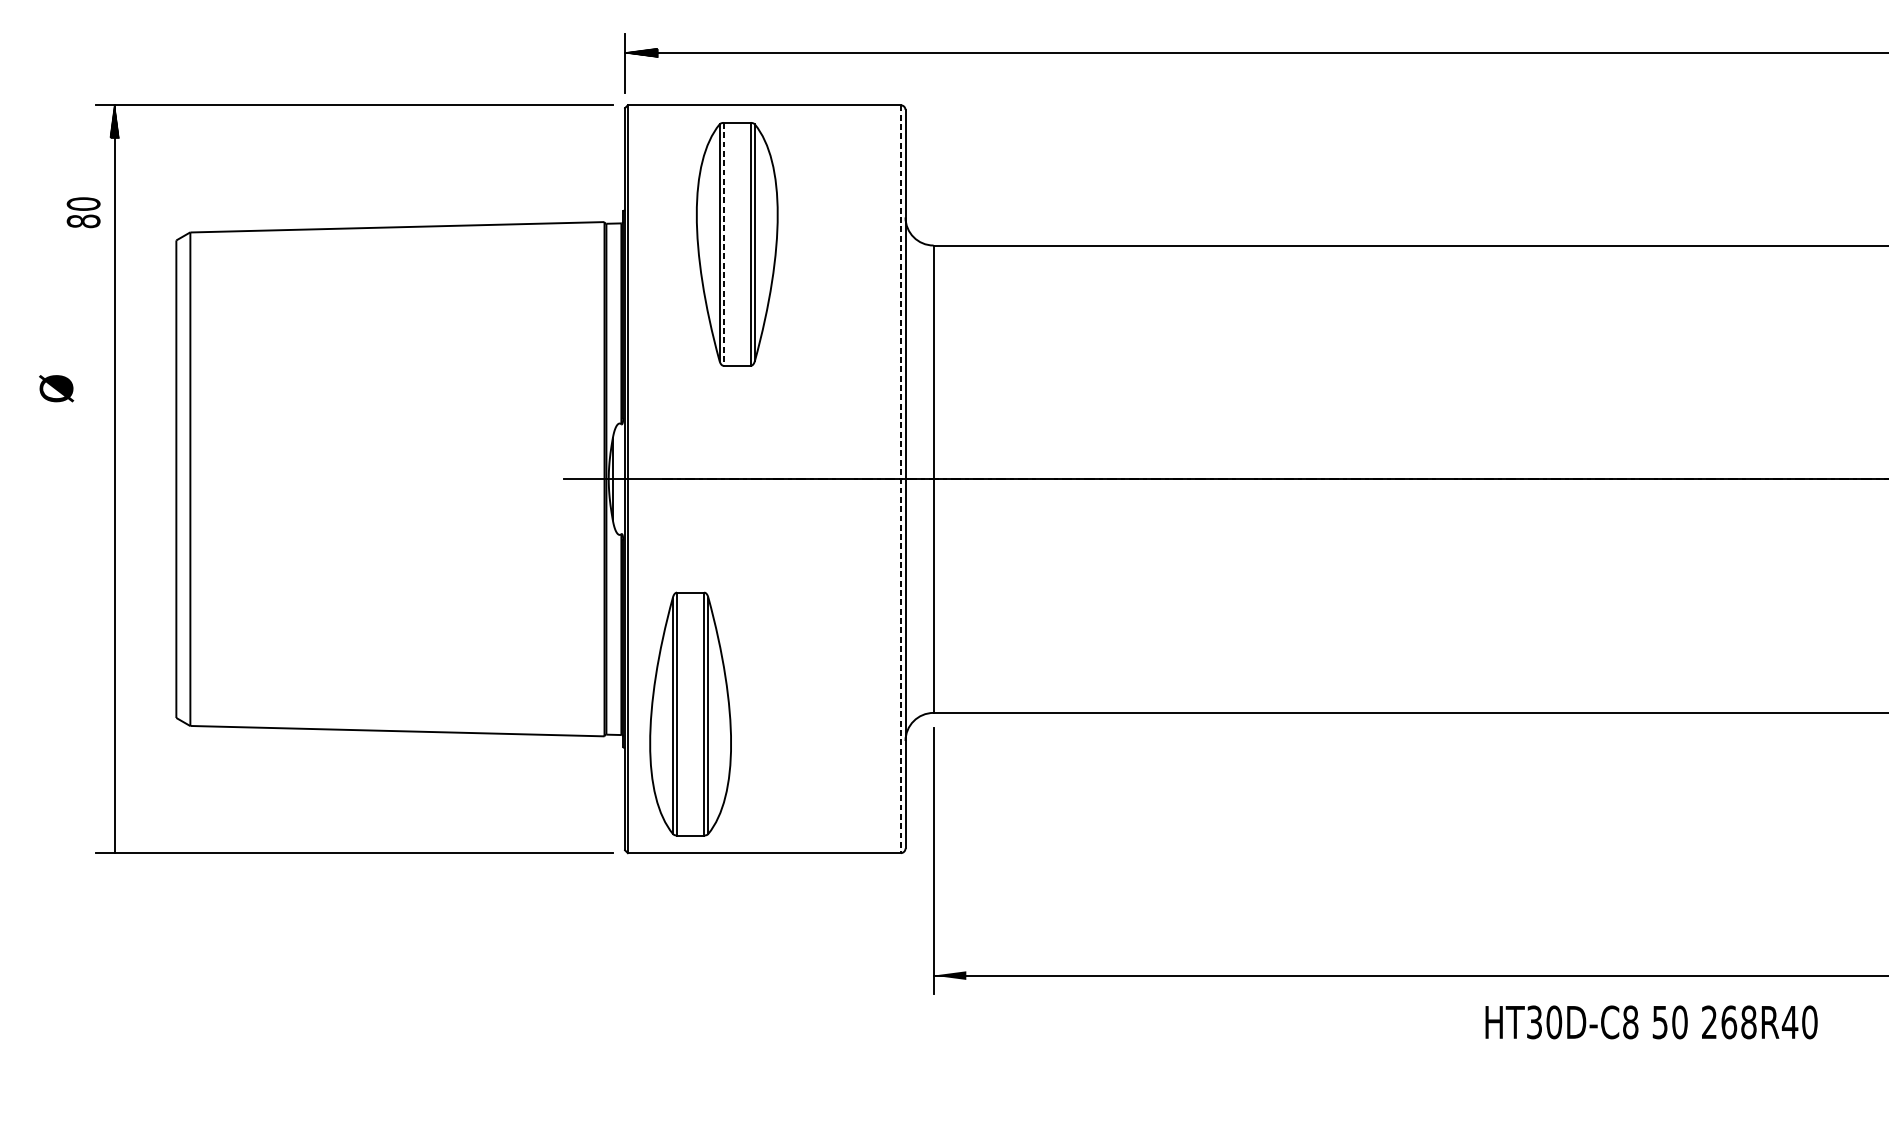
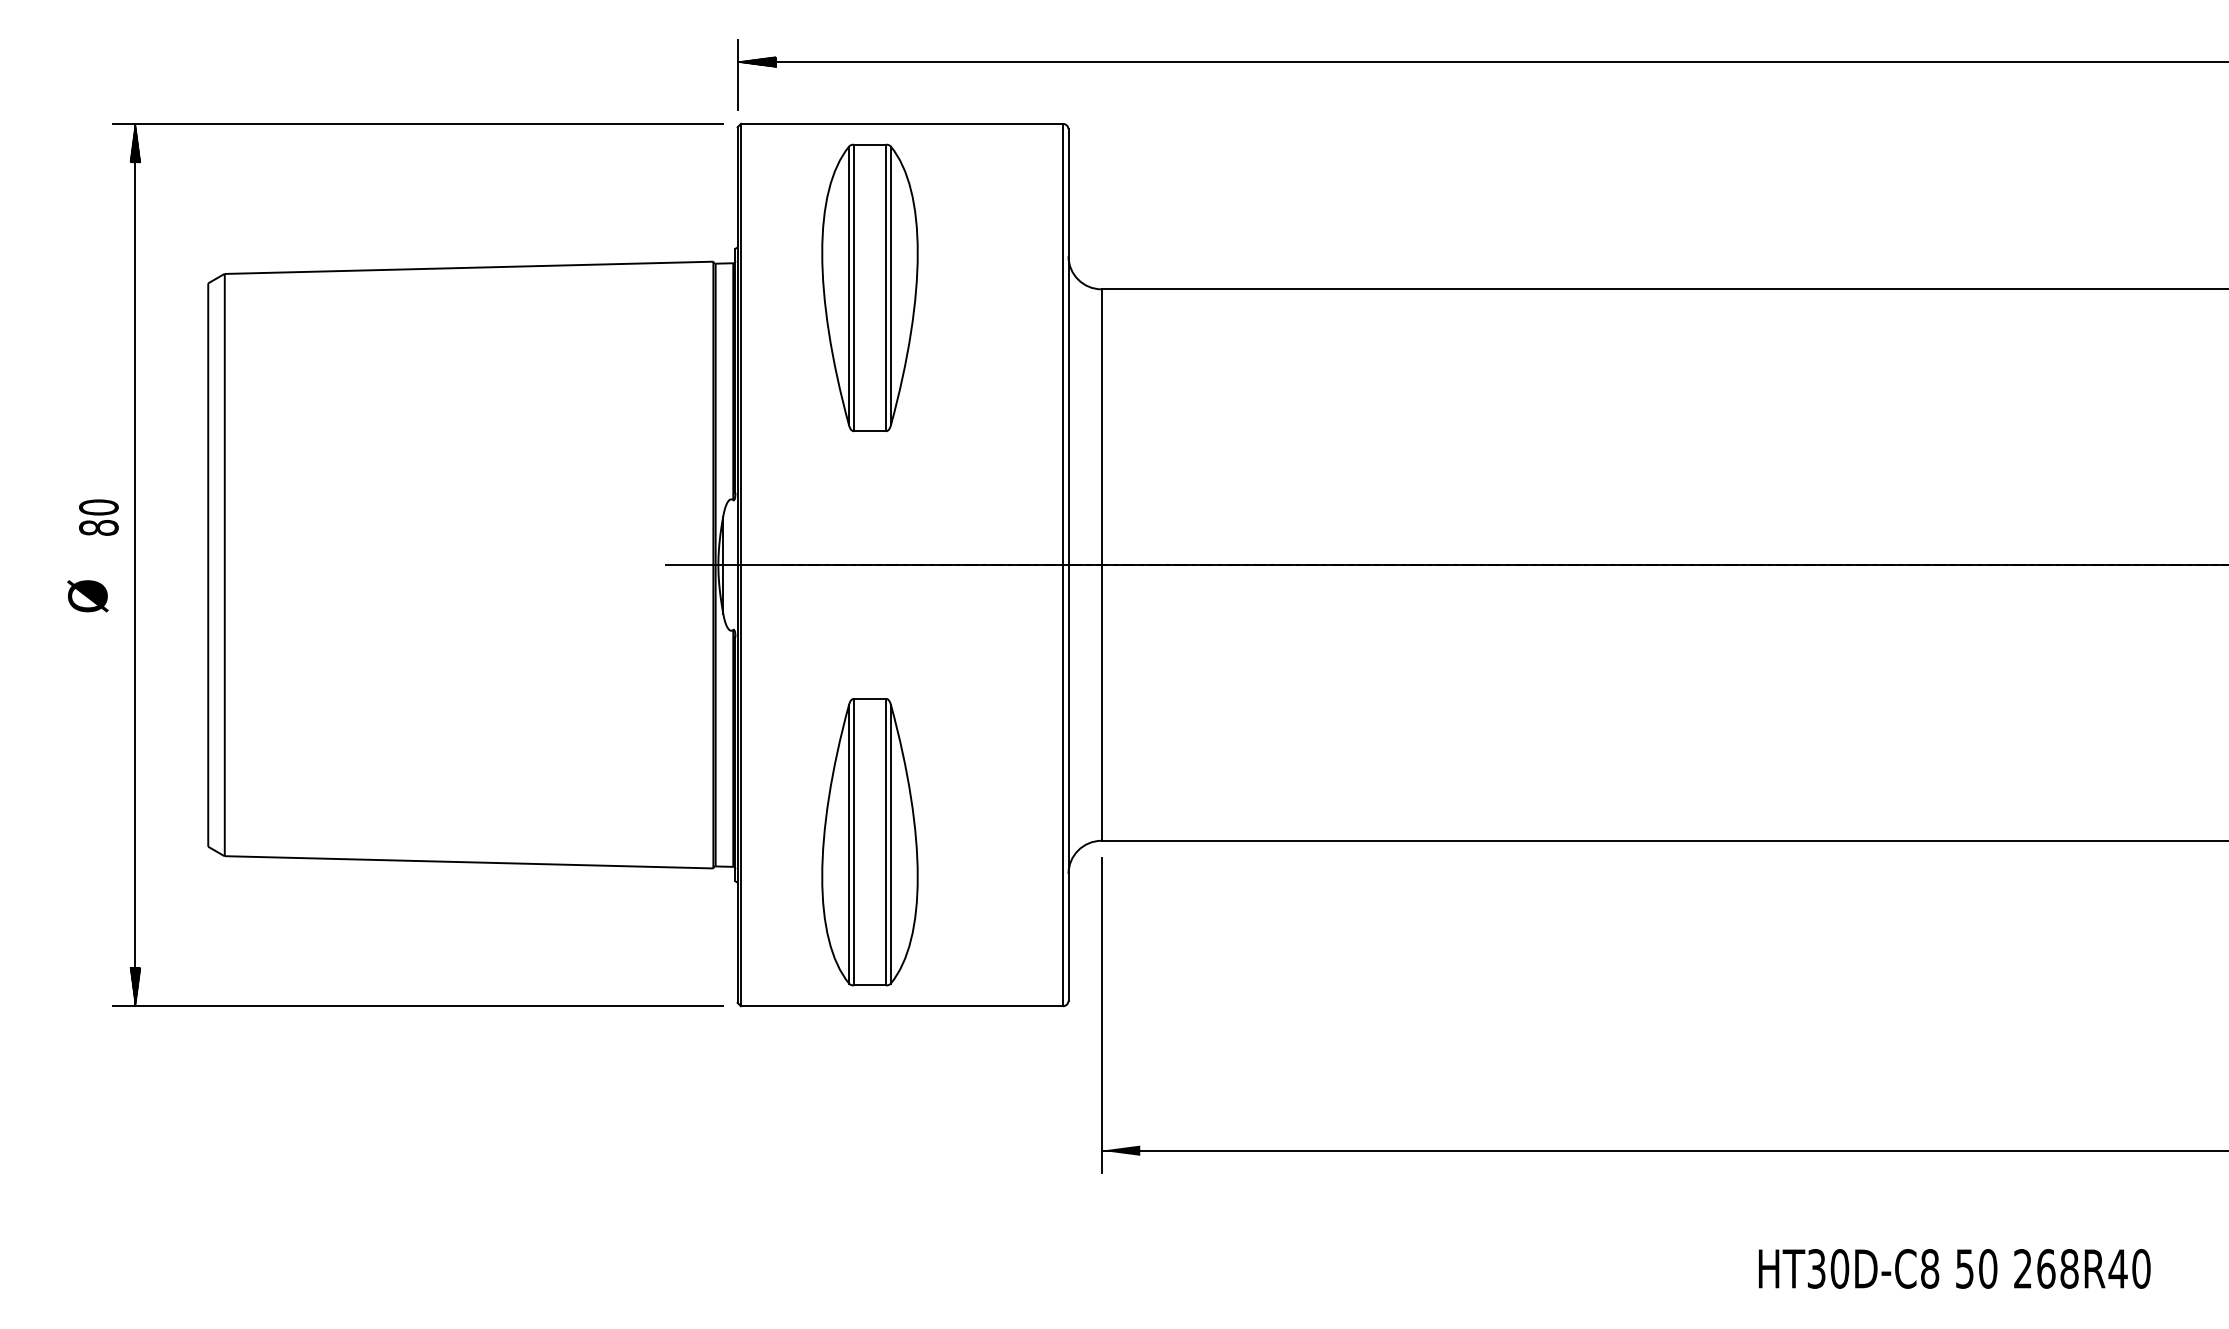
text: (83, 212) -> (98, 517), moved
line: (723, 244) -> (853, 288), dashed -> solid
text: (56, 388) -> (87, 596), moved
line: (901, 479) -> (1063, 565), dashed -> solid
part: (690, 714) -> (869, 842), moved
hatch: (114, 836) -> (135, 986), added
text: (1651, 1022) -> (1954, 1268), moved

